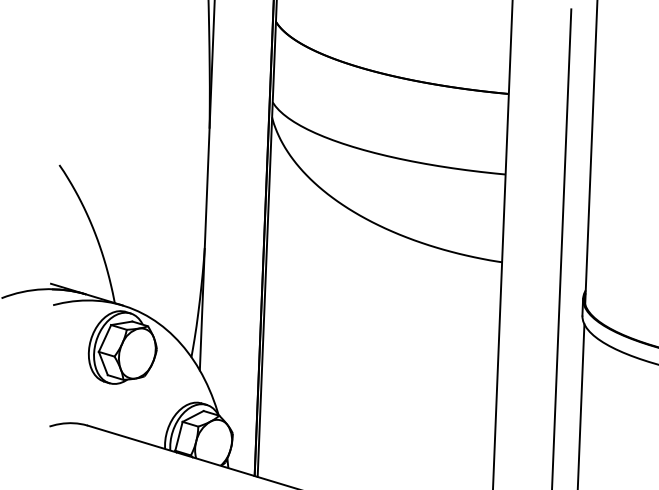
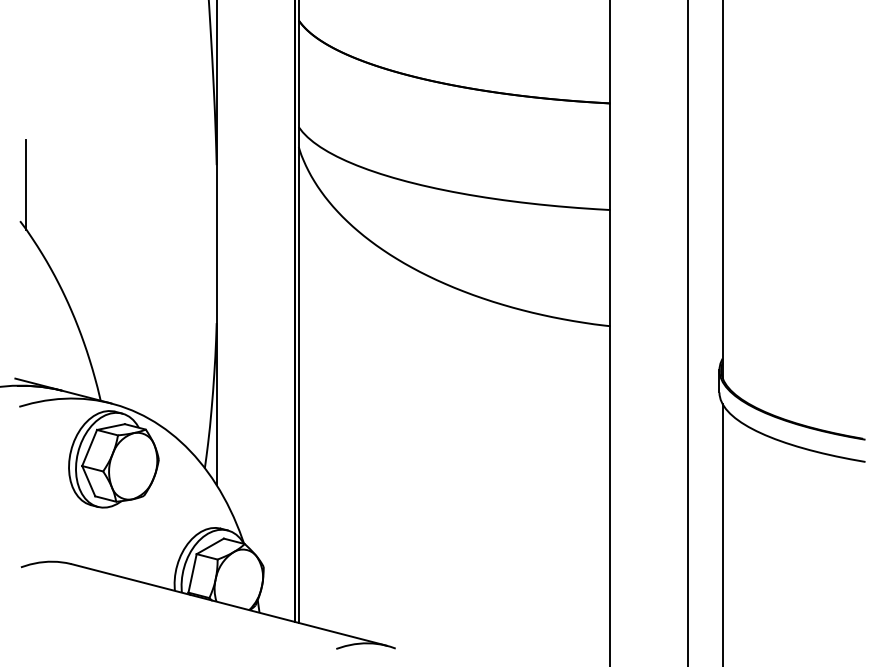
line: (65, 137) -> (26, 184), added

